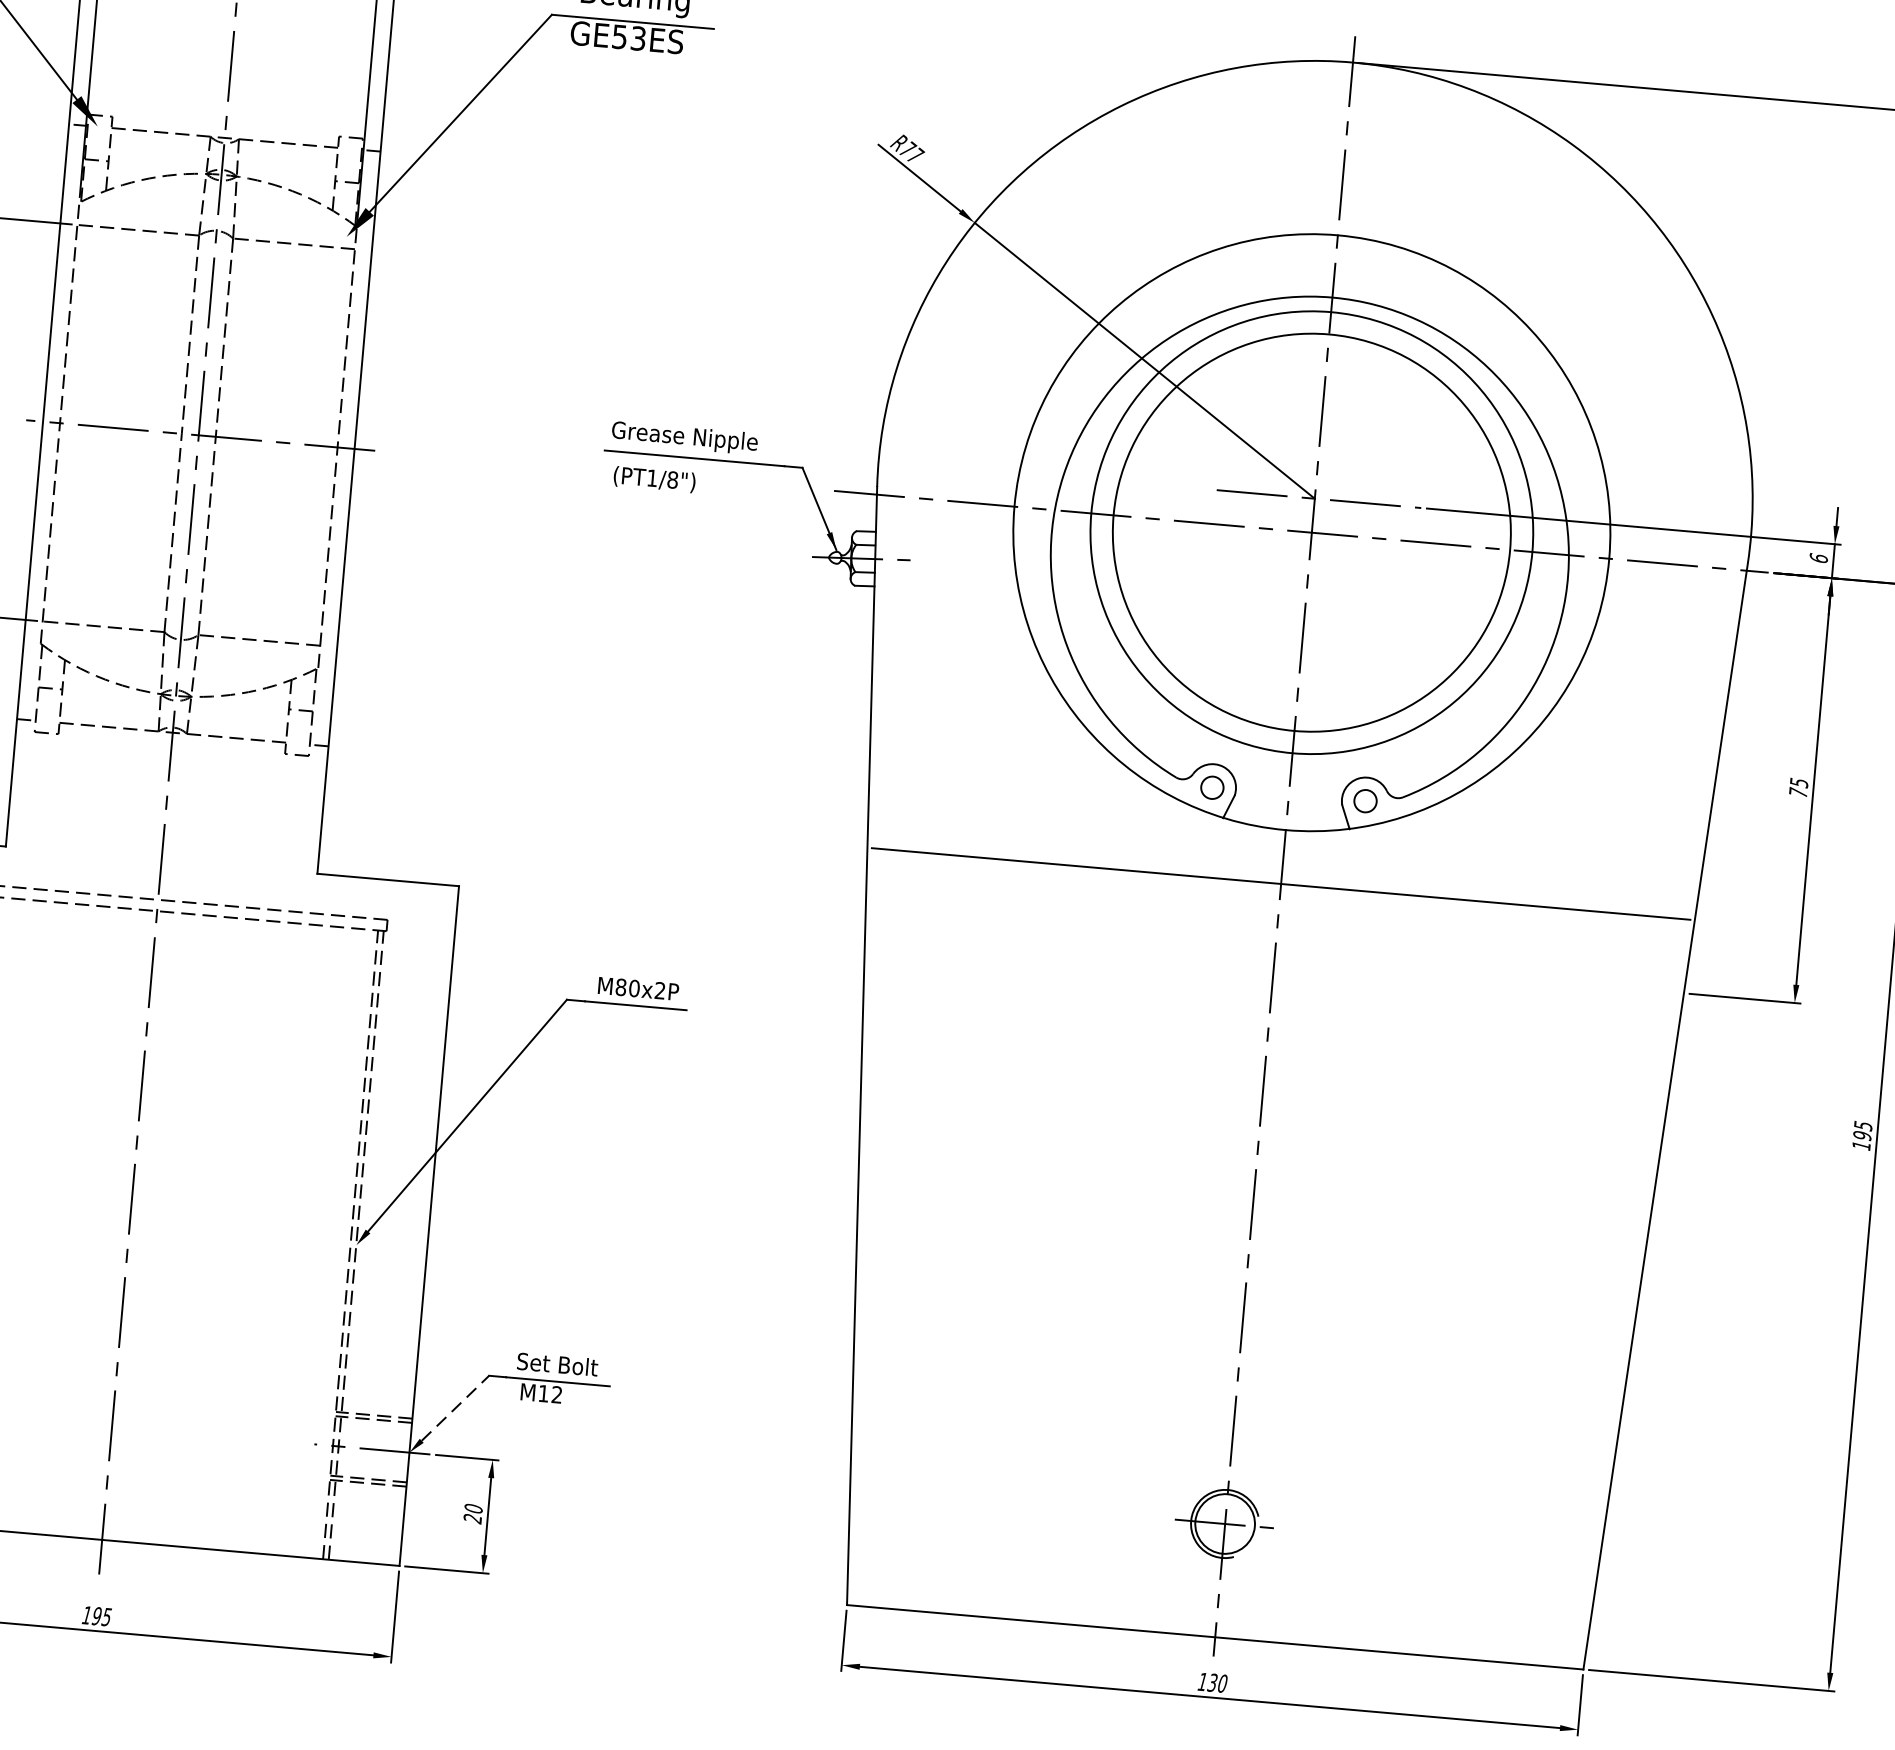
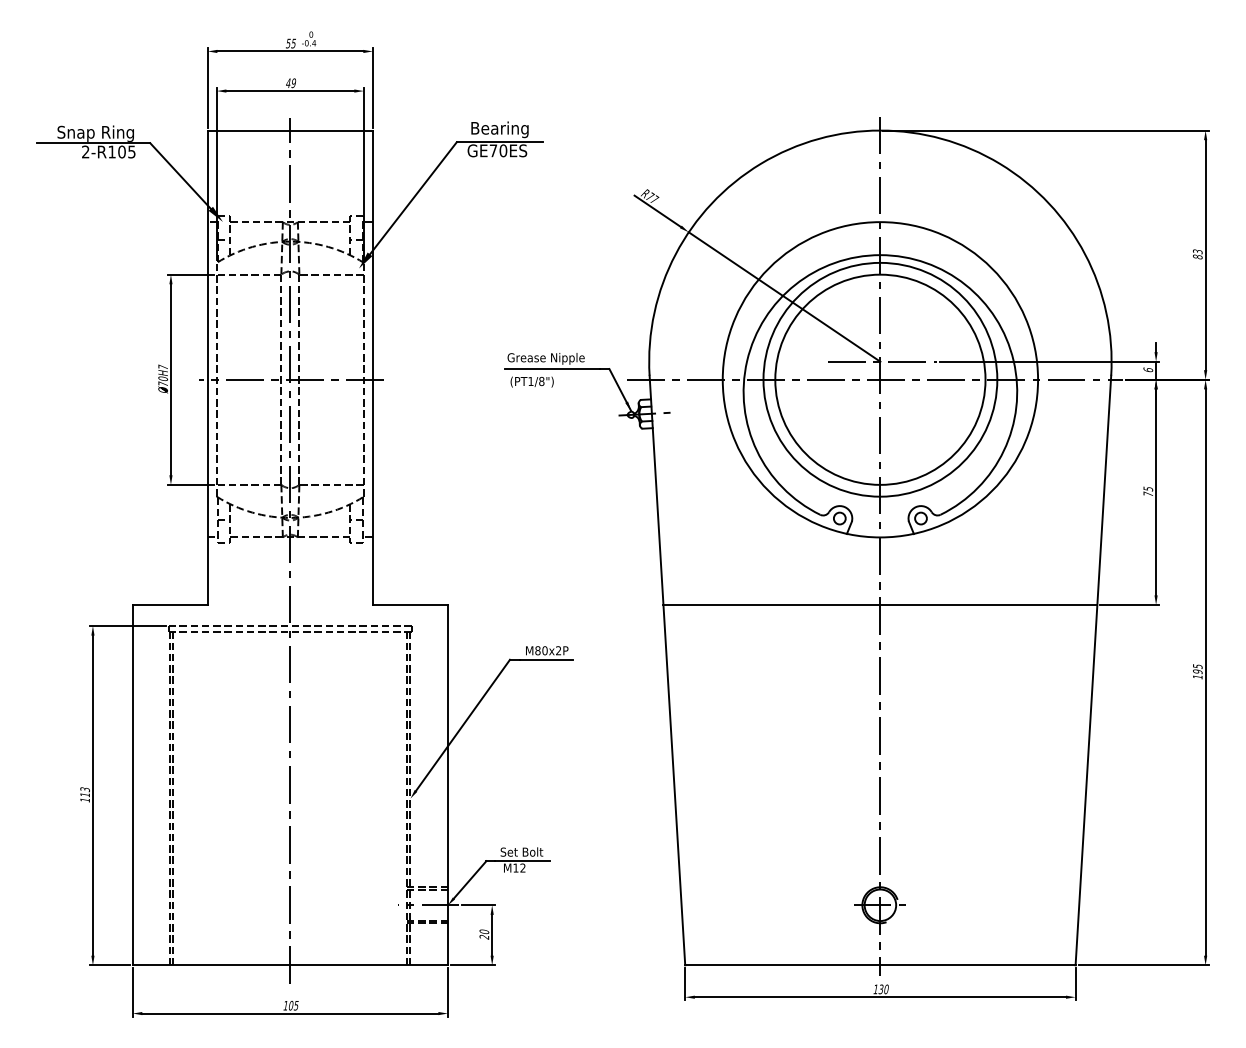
text: (629, 37) -> (498, 150), GE53ES -> GE70ES
line: (1281, 884) -> (880, 605), moved
line: (456, 1407) -> (470, 879), dashed -> solid
text: (95, 1615) -> (290, 1005), 195 -> 105

